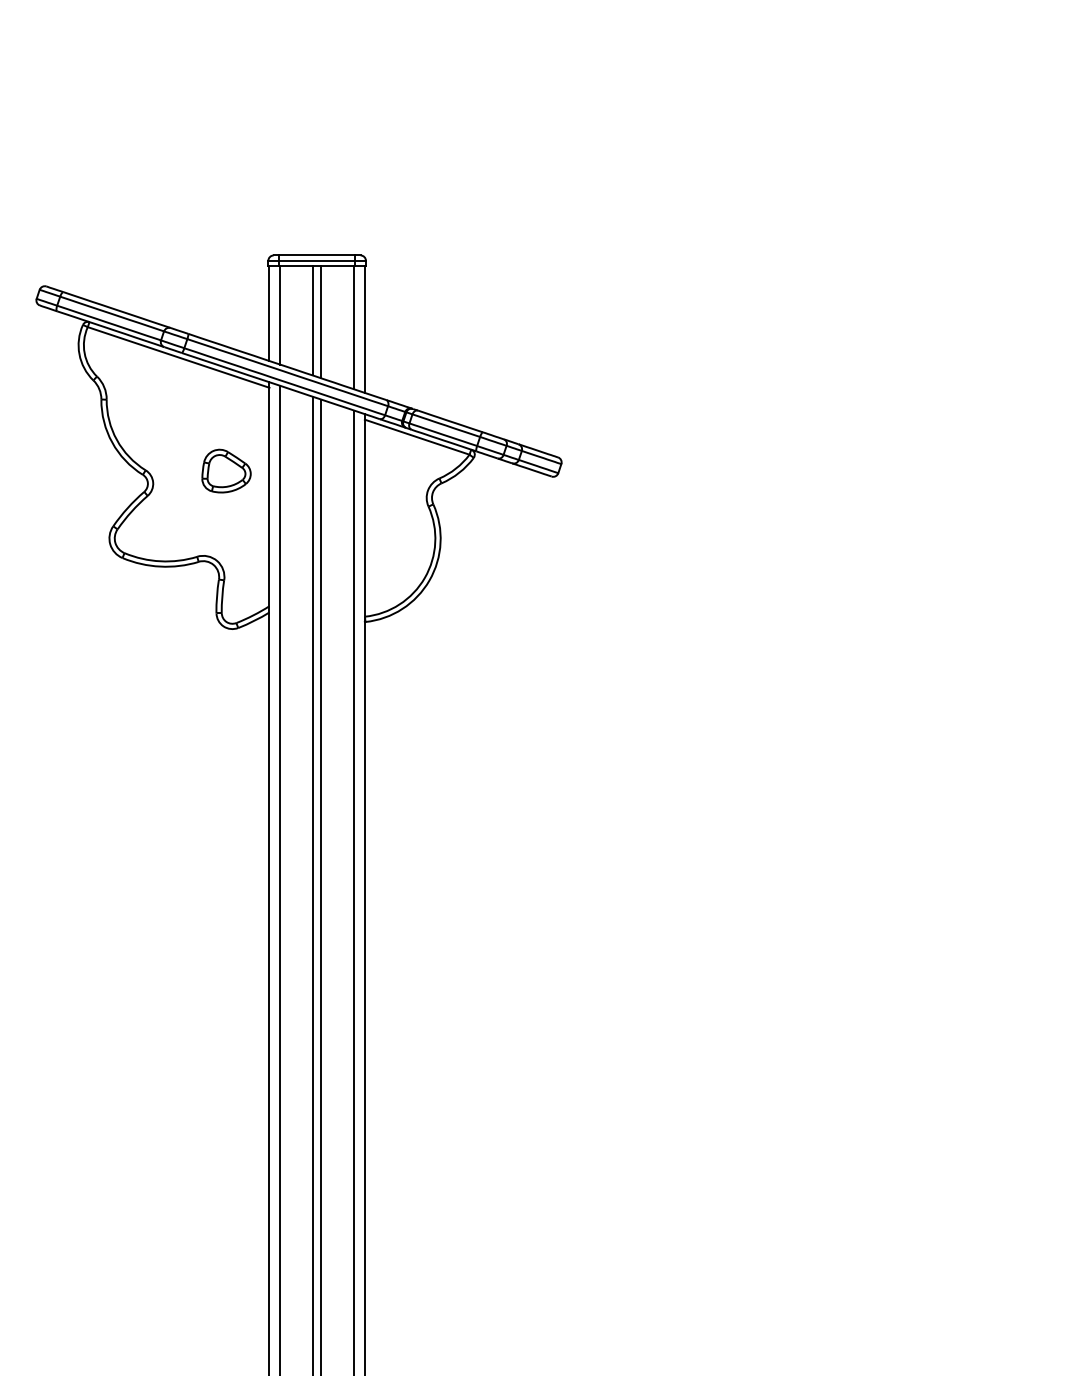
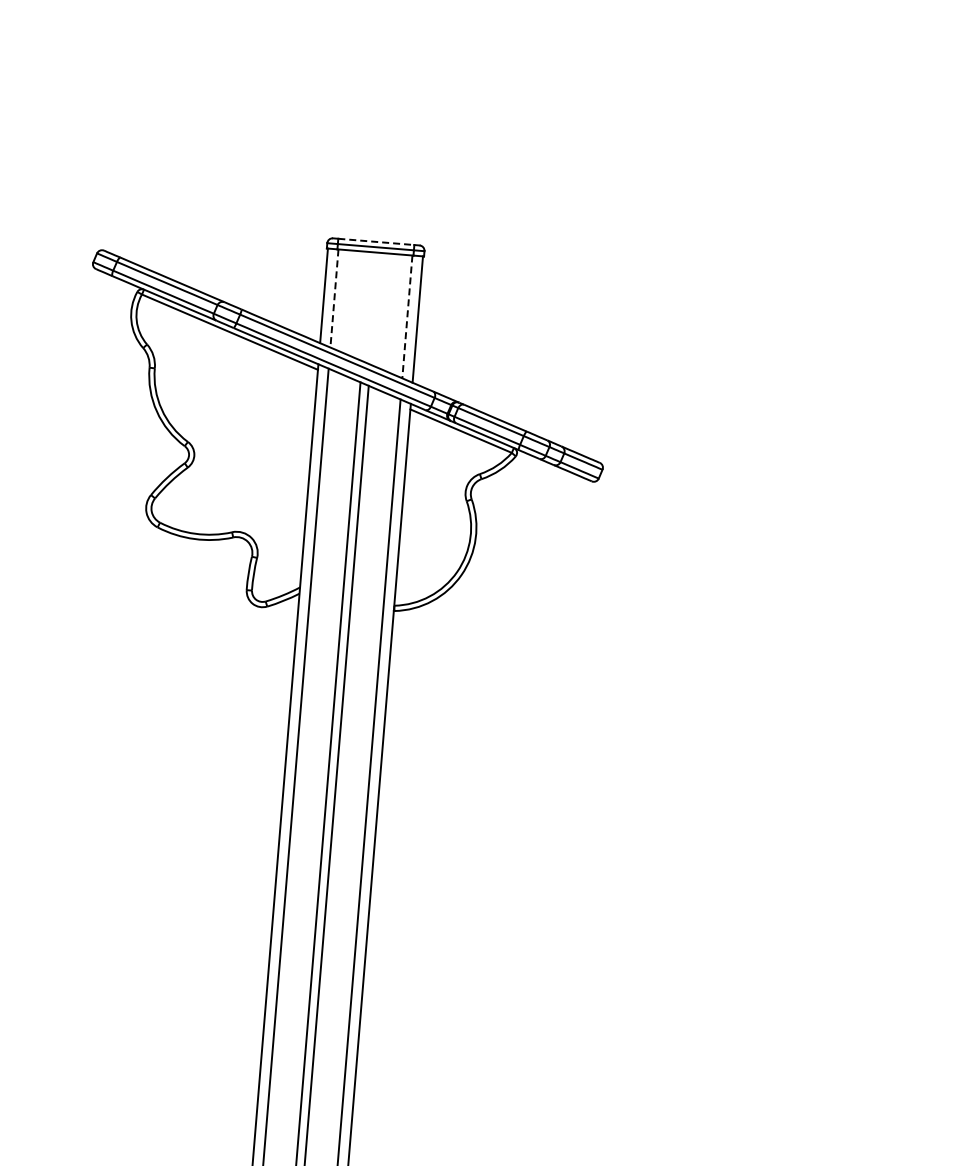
line: (317, 255) -> (376, 241), solid -> dashed
line: (280, 315) -> (334, 298), solid -> dashed
line: (312, 320) -> (366, 306), removed
line: (321, 322) -> (375, 309), removed
line: (354, 327) -> (407, 316), solid -> dashed
part: (226, 470) -> (268, 448), removed

